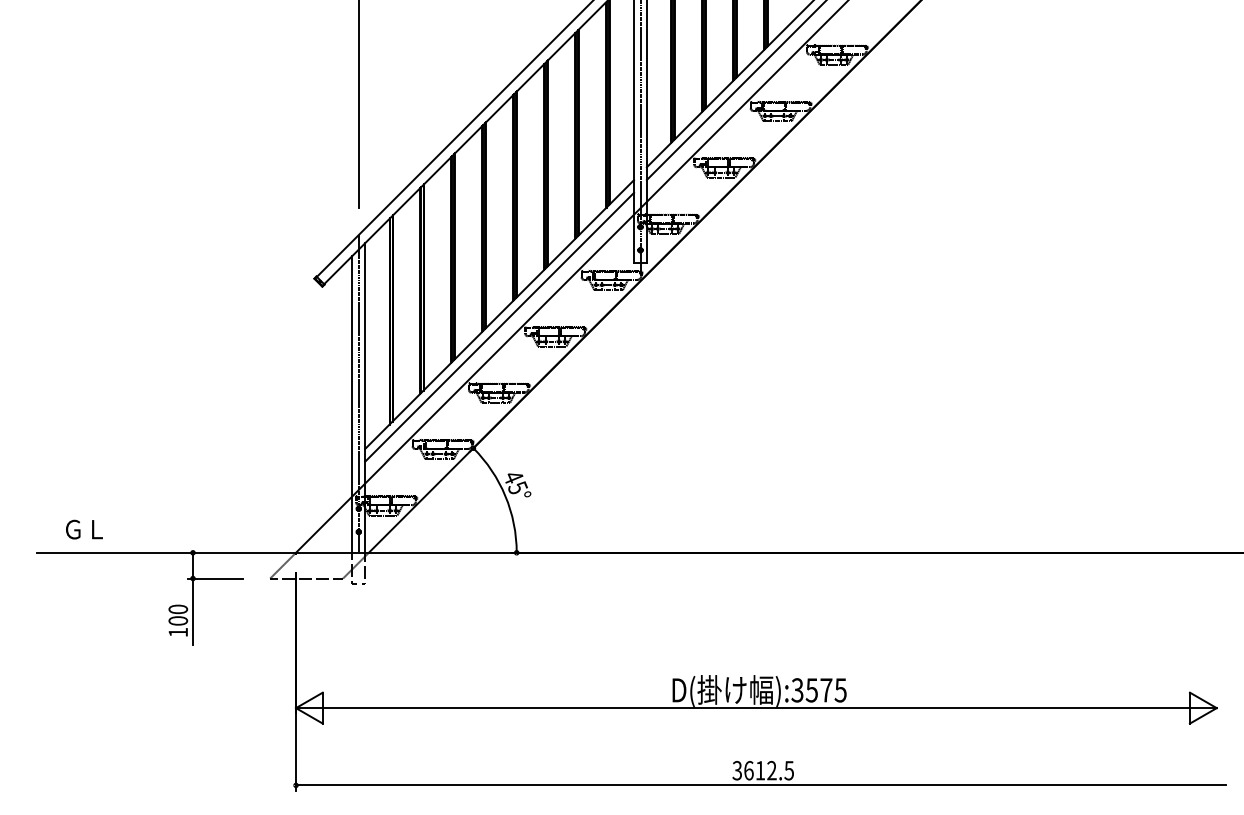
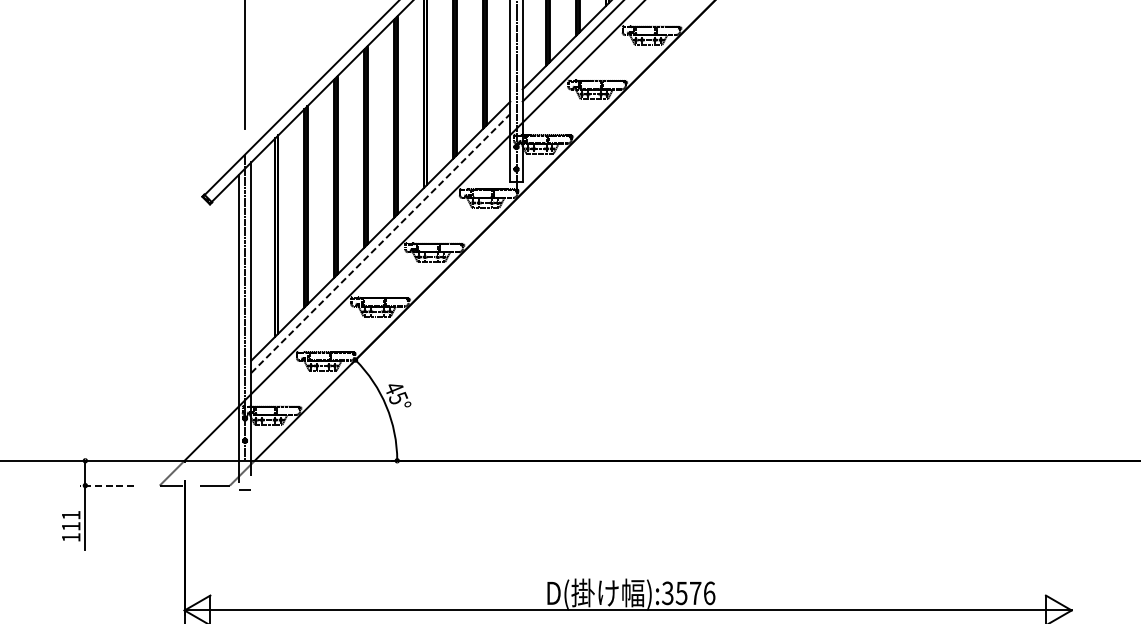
line: (499, 326) -> (380, 242), solid -> dashed
line: (215, 578) -> (107, 485), solid -> dashed
text: (178, 614) -> (71, 520), 100 -> 111
text: (840, 690) -> (709, 593), ):3575 -> ):3576

